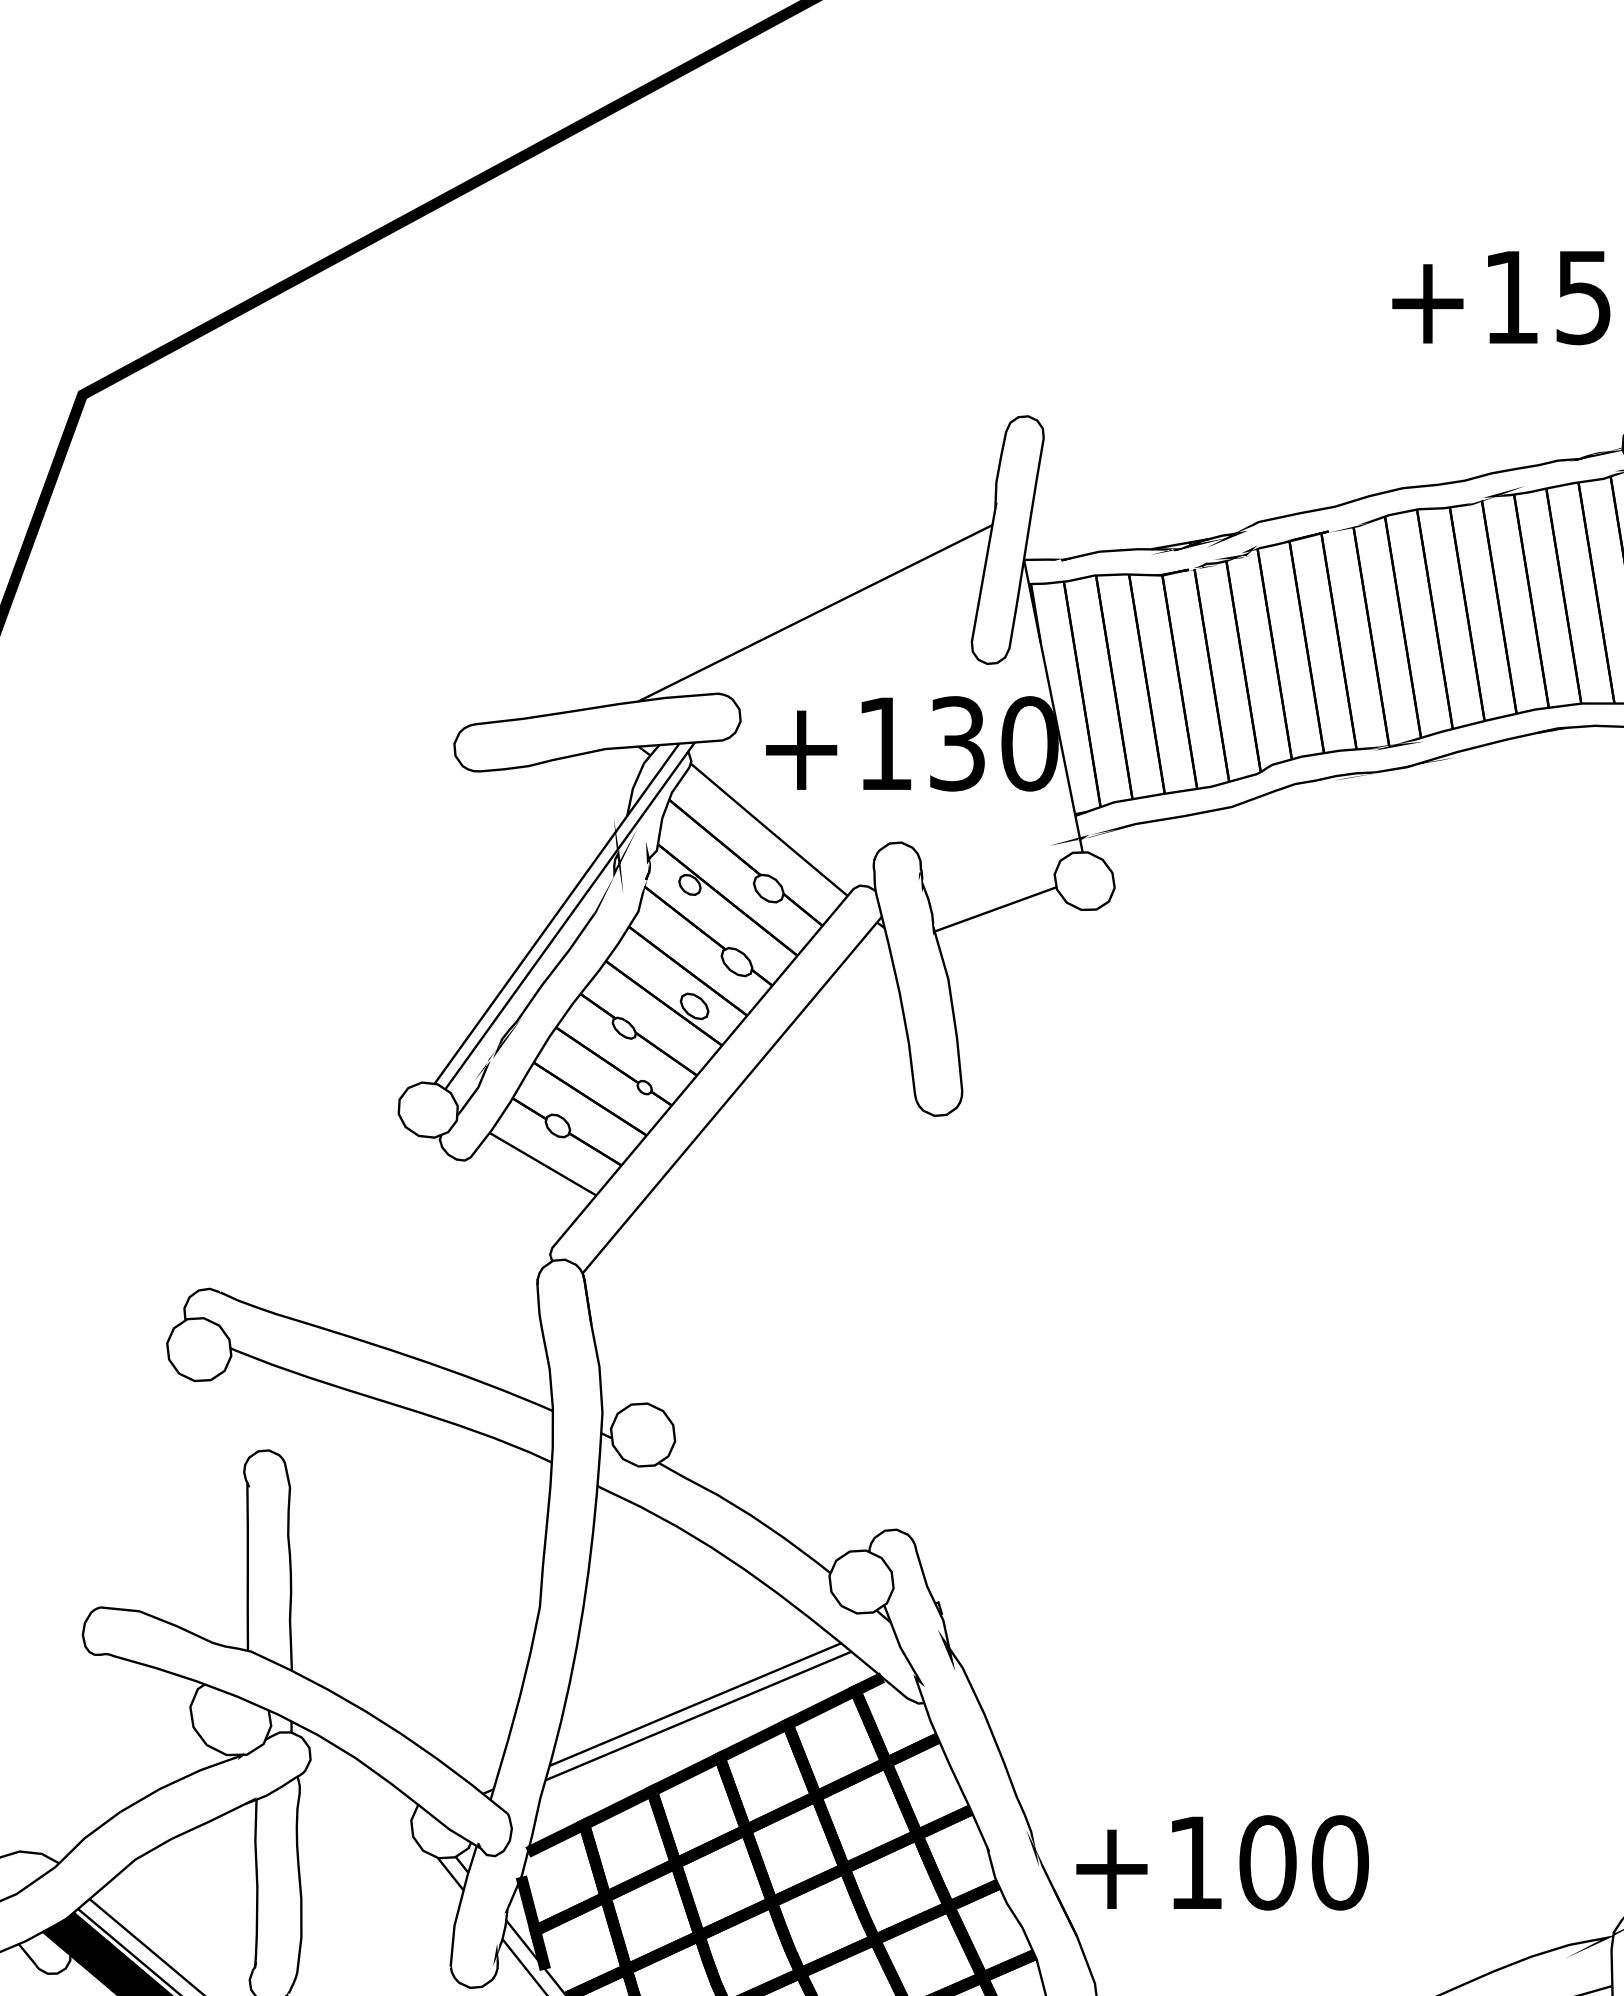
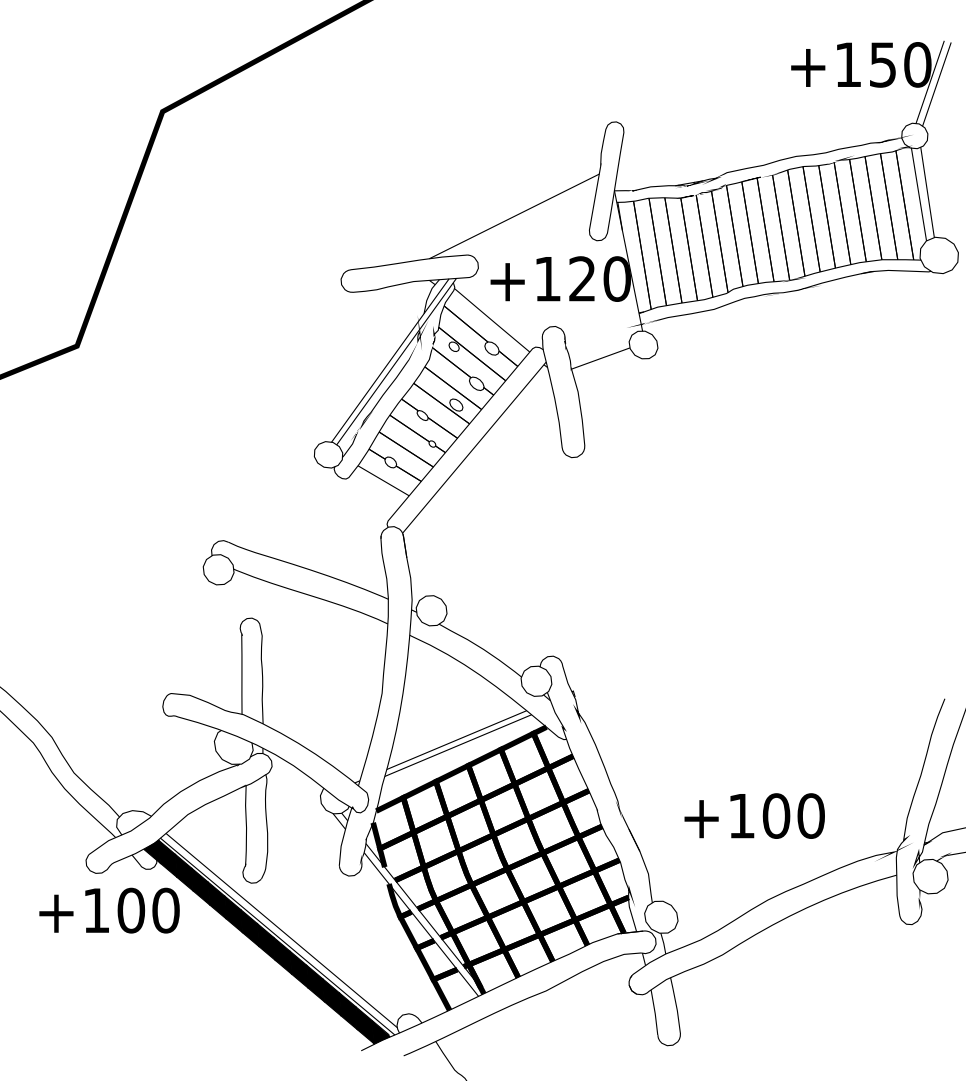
text: (957, 742) -> (582, 278), +130 -> +120
text: (1222, 1861) -> (754, 815), moved

